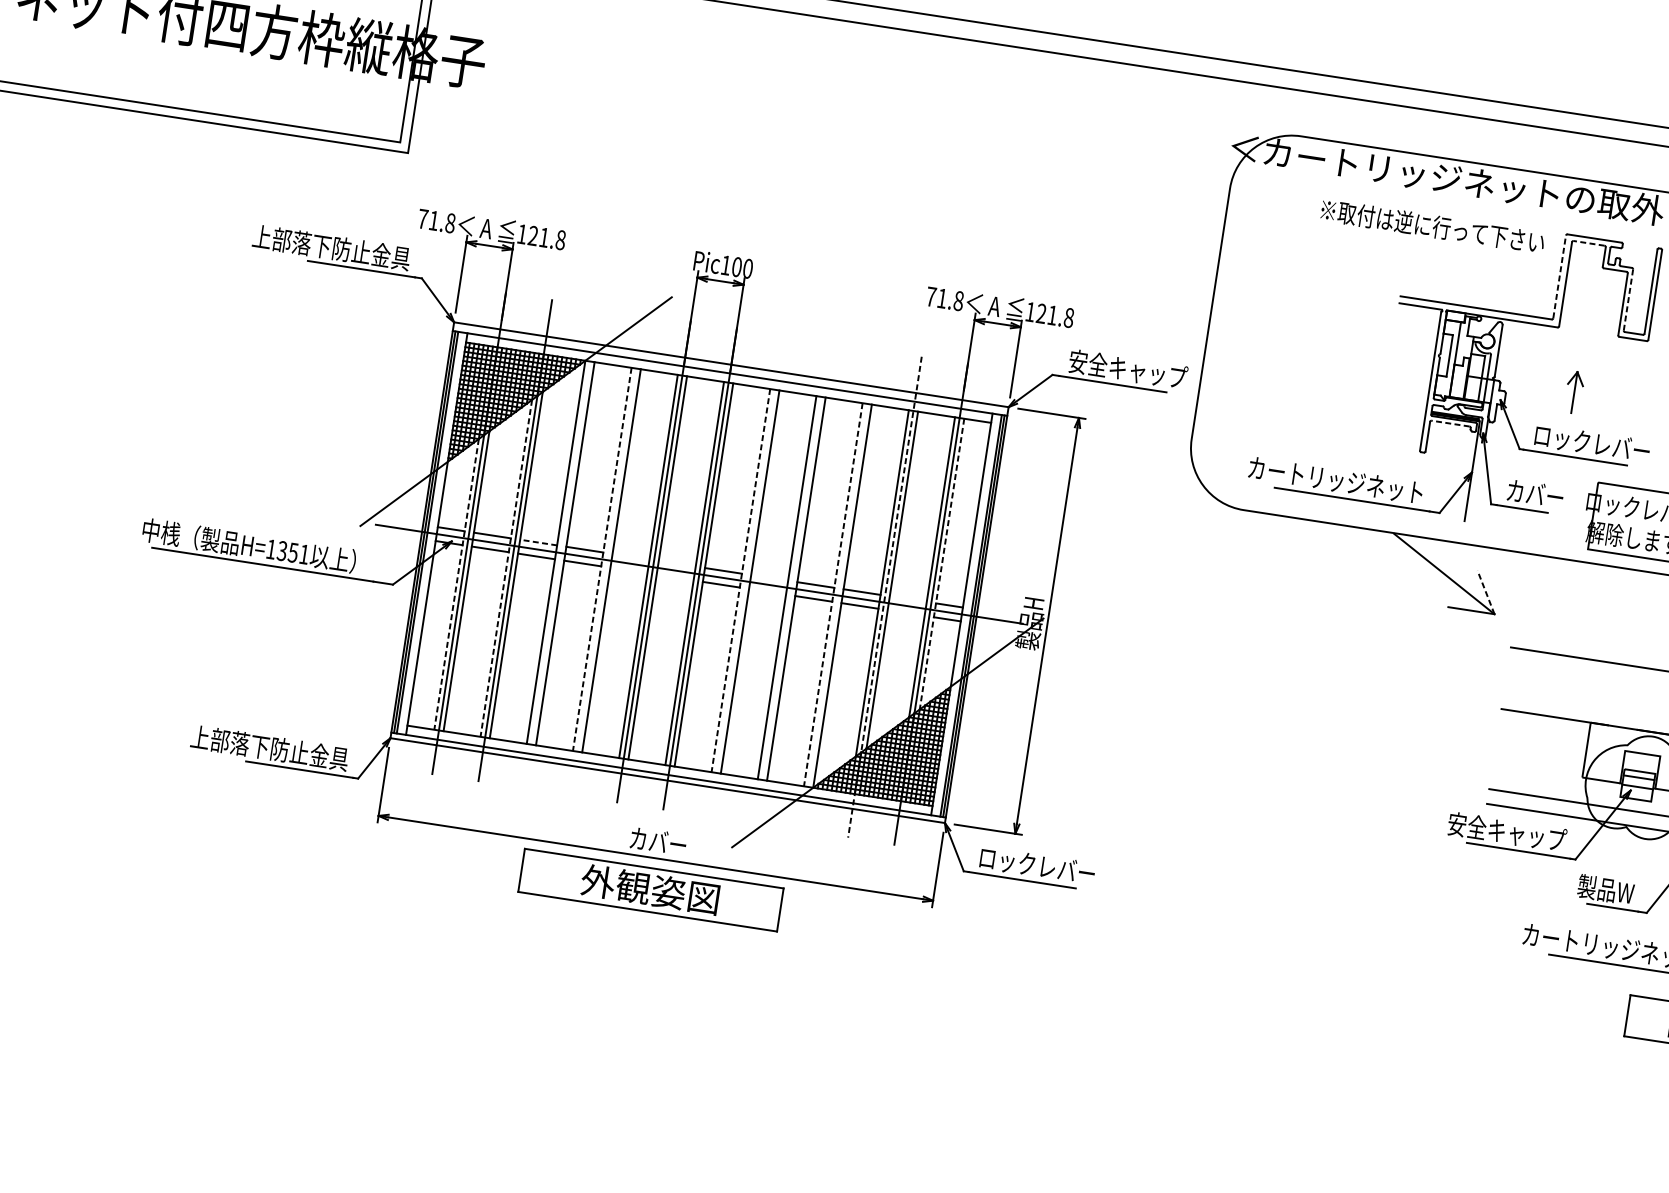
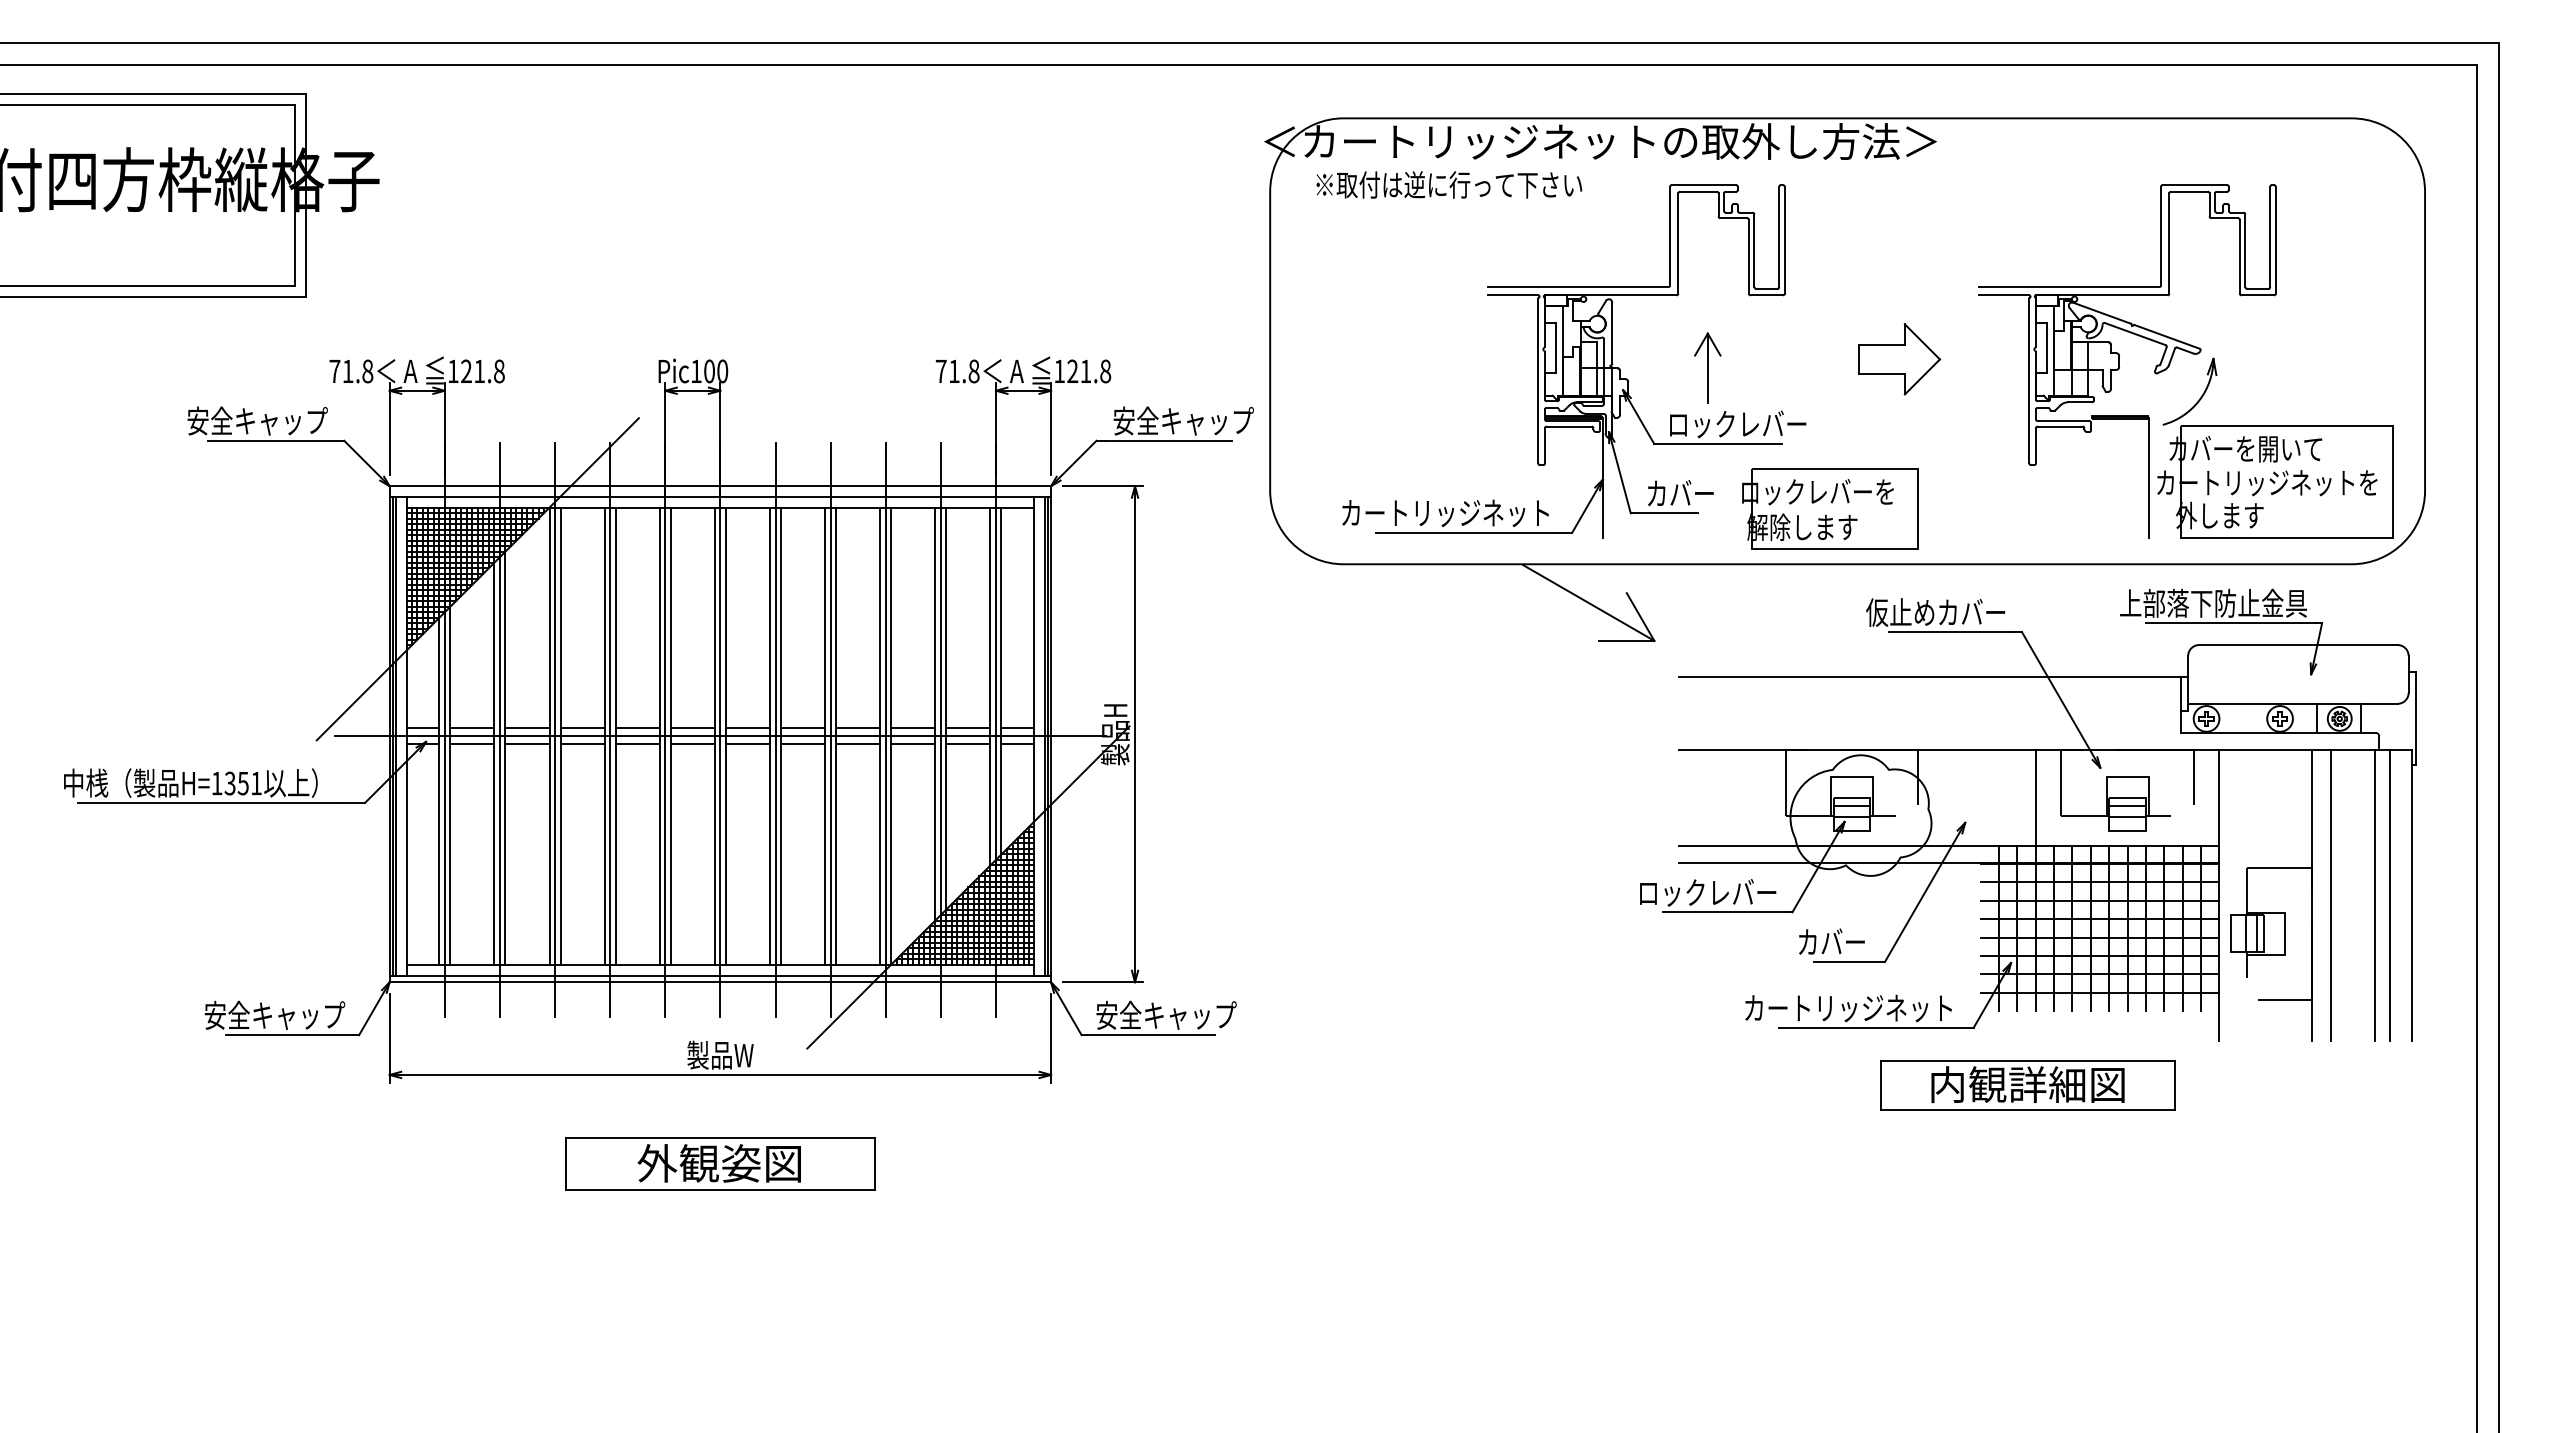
text: (1433, 226) -> (1449, 184), moved
line: (1588, 243) -> (1697, 191), dashed -> solid
text: (331, 247) -> (233, 420), 上部落下防止金具 -> 安全キャップ
line: (1560, 276) -> (1670, 235), dashed -> solid
line: (1628, 300) -> (1754, 251), dashed -> solid
part: (1574, 391) -> (1707, 367), size x1.43
line: (1450, 423) -> (1569, 426), dashed -> solid
line: (537, 542) -> (526, 727), dashed -> solid
line: (561, 547) -> (555, 729), added
line: (608, 554) -> (610, 729), added
line: (630, 556) -> (637, 727), added
line: (602, 559) -> (604, 736), dashed -> solid
line: (677, 563) -> (692, 727), added
line: (942, 564) -> (1001, 681), dashed -> solid
line: (506, 568) -> (494, 763), dashed -> solid
line: (628, 570) -> (637, 744), added
line: (746, 575) -> (775, 729), added
line: (674, 577) -> (692, 744), added
line: (770, 577) -> (803, 727), added
line: (740, 580) -> (769, 736), dashed -> solid
line: (792, 582) -> (830, 729), added
line: (456, 584) -> (439, 791), dashed -> solid
line: (838, 589) -> (885, 729), added
line: (767, 591) -> (803, 744), added
line: (1485, 592) -> (1640, 617), dashed -> solid
line: (833, 595) -> (880, 736), dashed -> solid
line: (884, 596) -> (940, 729), dashed -> solid
line: (908, 598) -> (968, 727), added
line: (906, 613) -> (968, 744), added
text: (270, 748) -> (251, 1015), 上部落下防止金具 -> 安全キャップ
text: (1507, 832) -> (1708, 892), 安全キャップ -> ロックレバー
text: (658, 841) -> (720, 1054), カバー -> 製品W
text: (1037, 864) -> (1166, 1014), ロックレバー -> 安全キャップ
part: (651, 889) -> (720, 1163), moved
text: (1605, 889) -> (1832, 941), 製品W -> カバー

